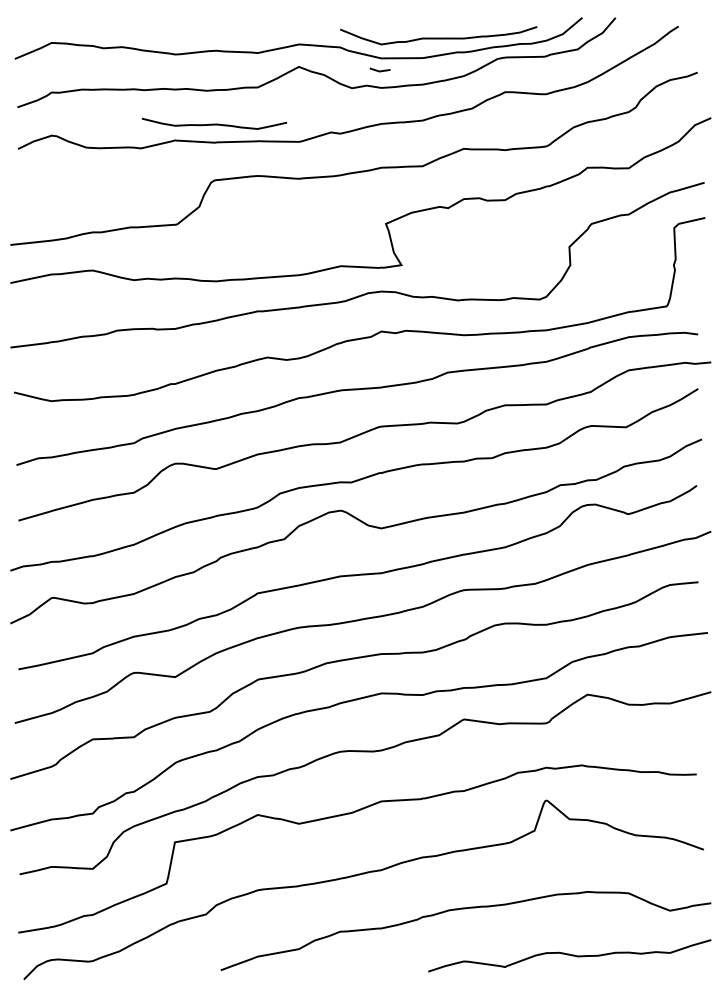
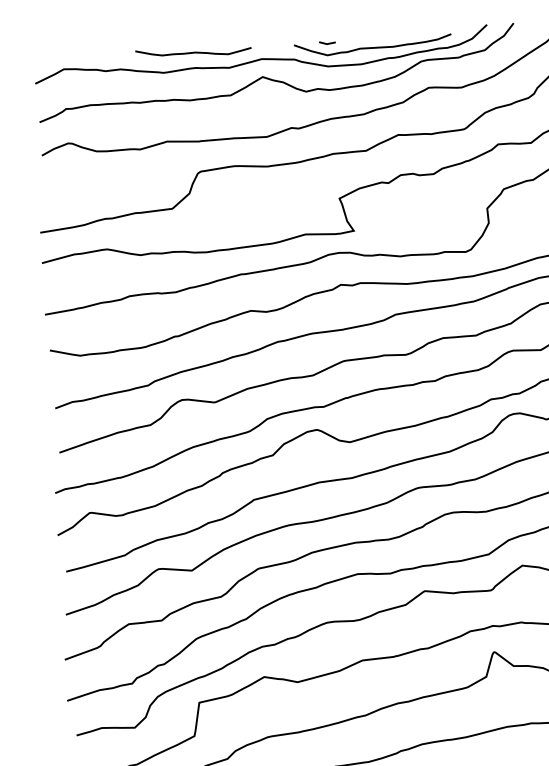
line: (379, 70) -> (326, 43), moved
curve: (214, 123) -> (193, 51), moved

